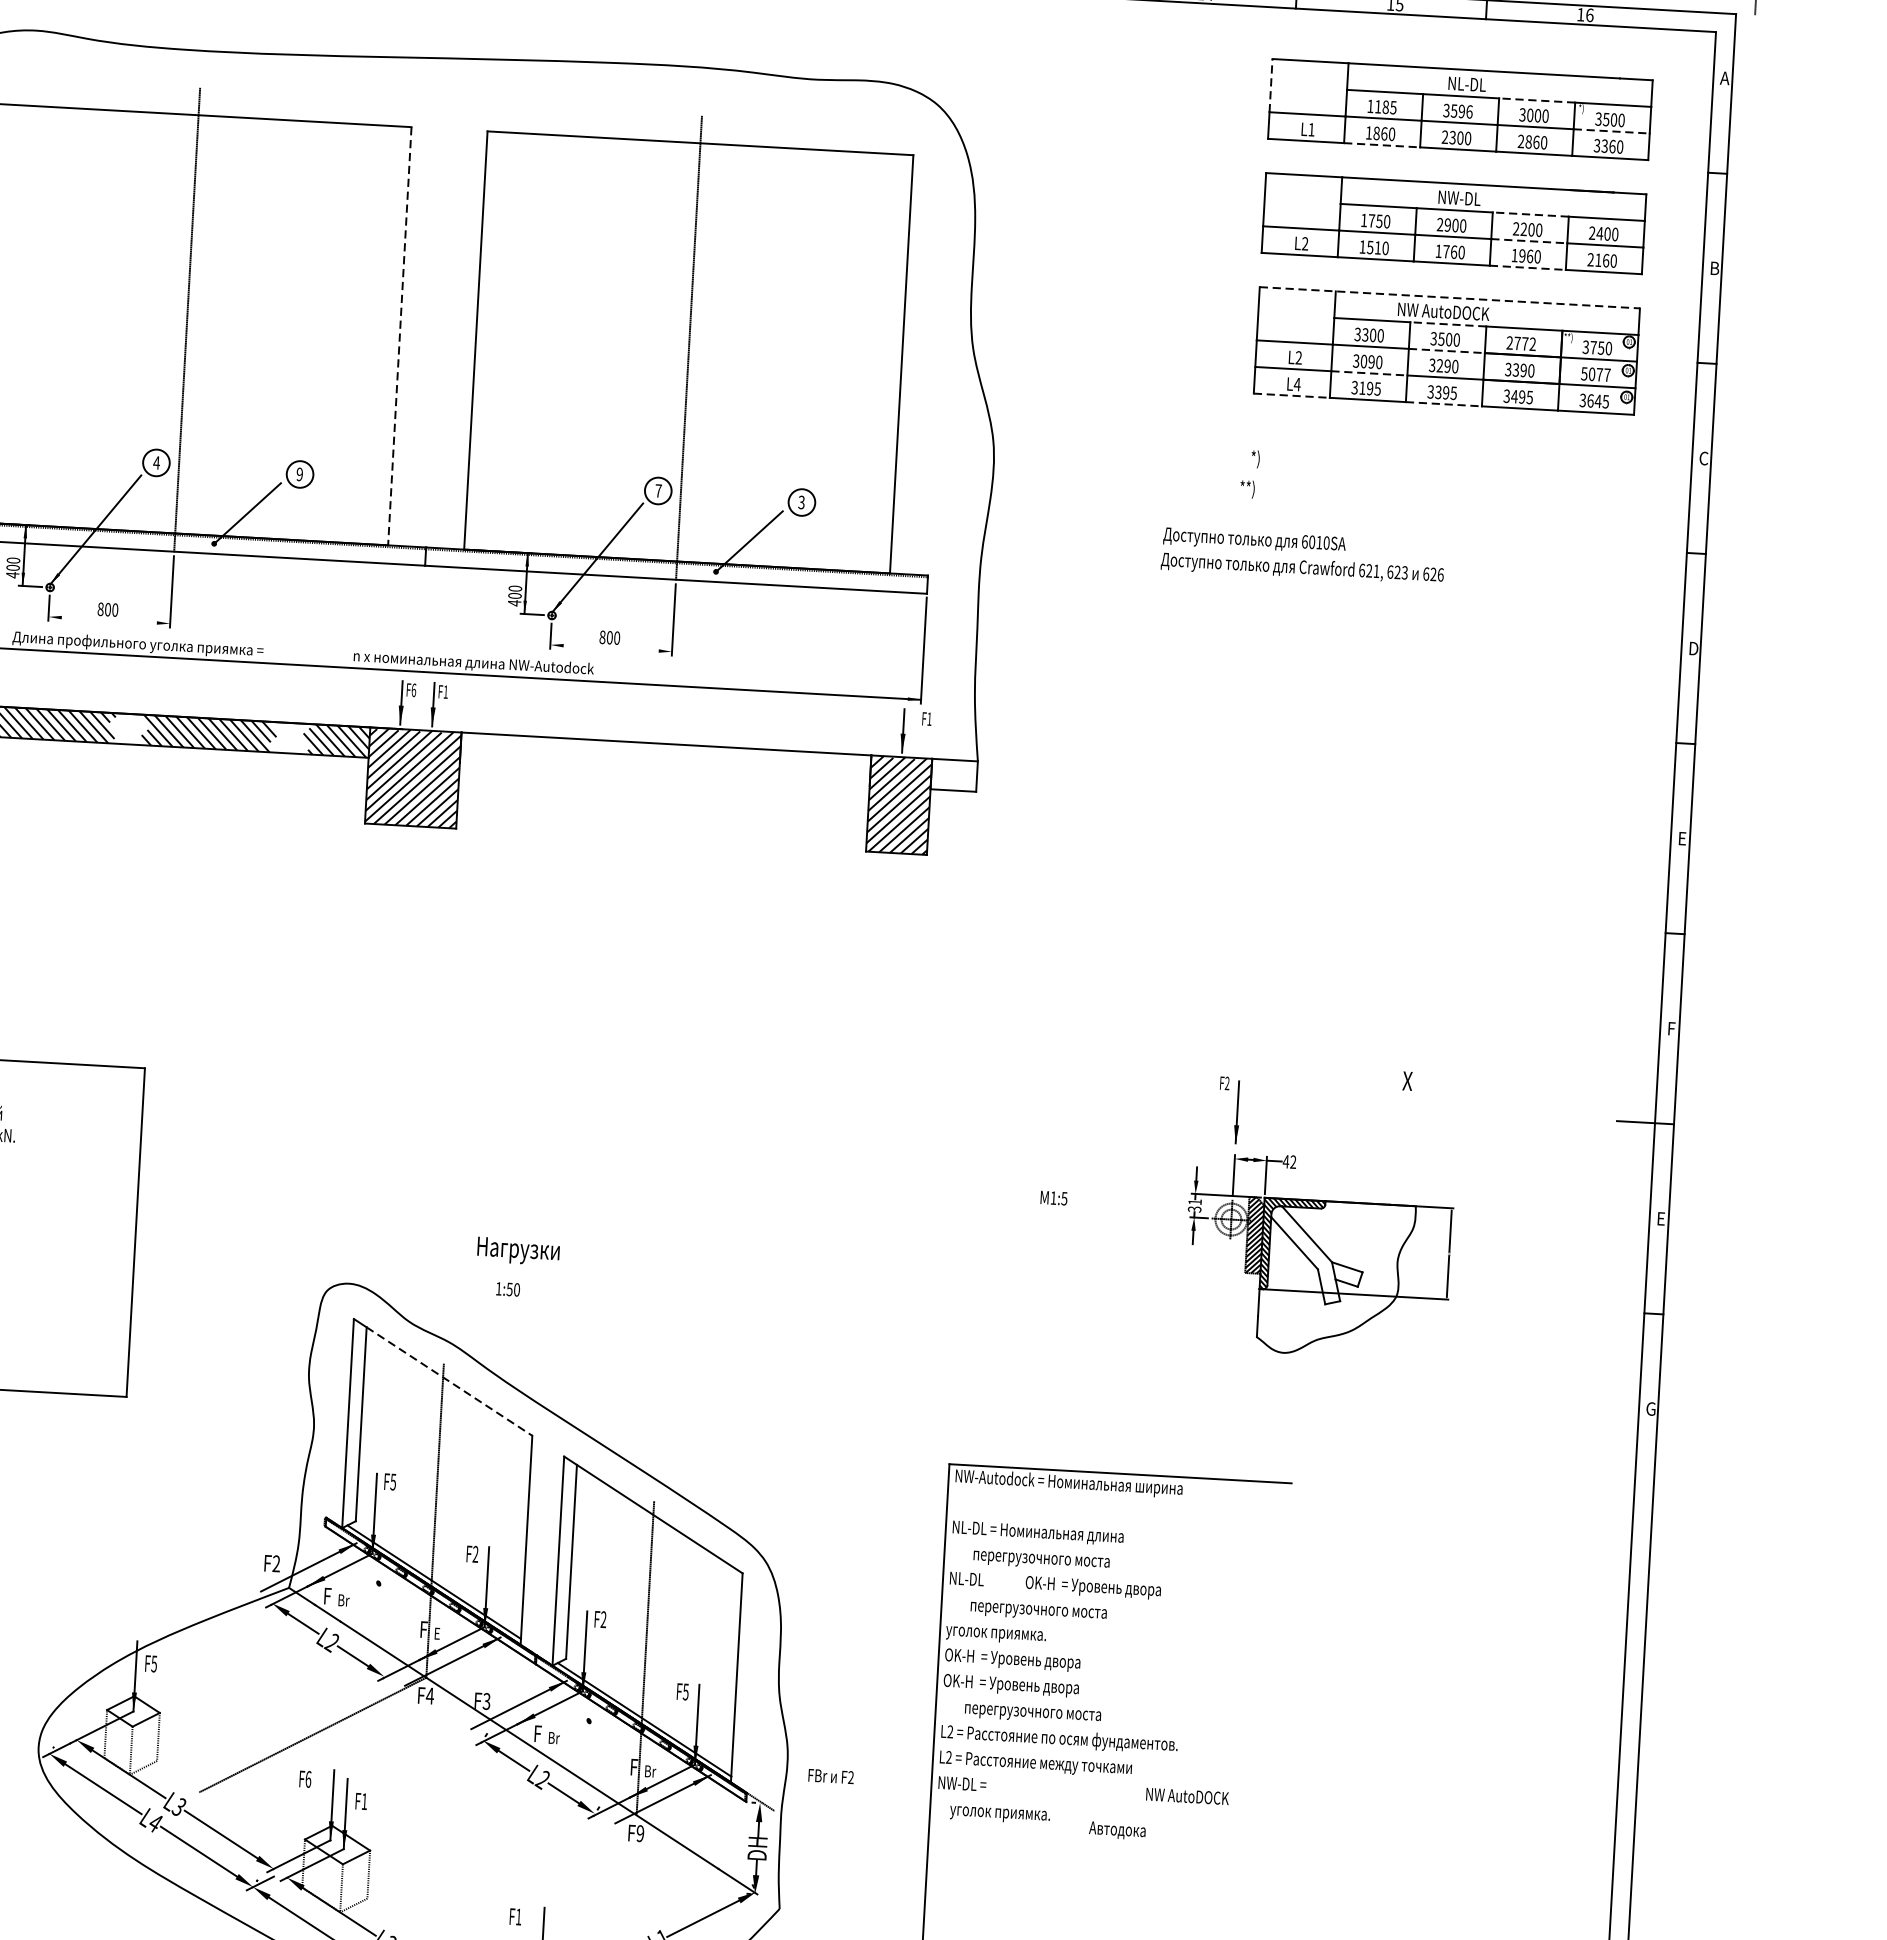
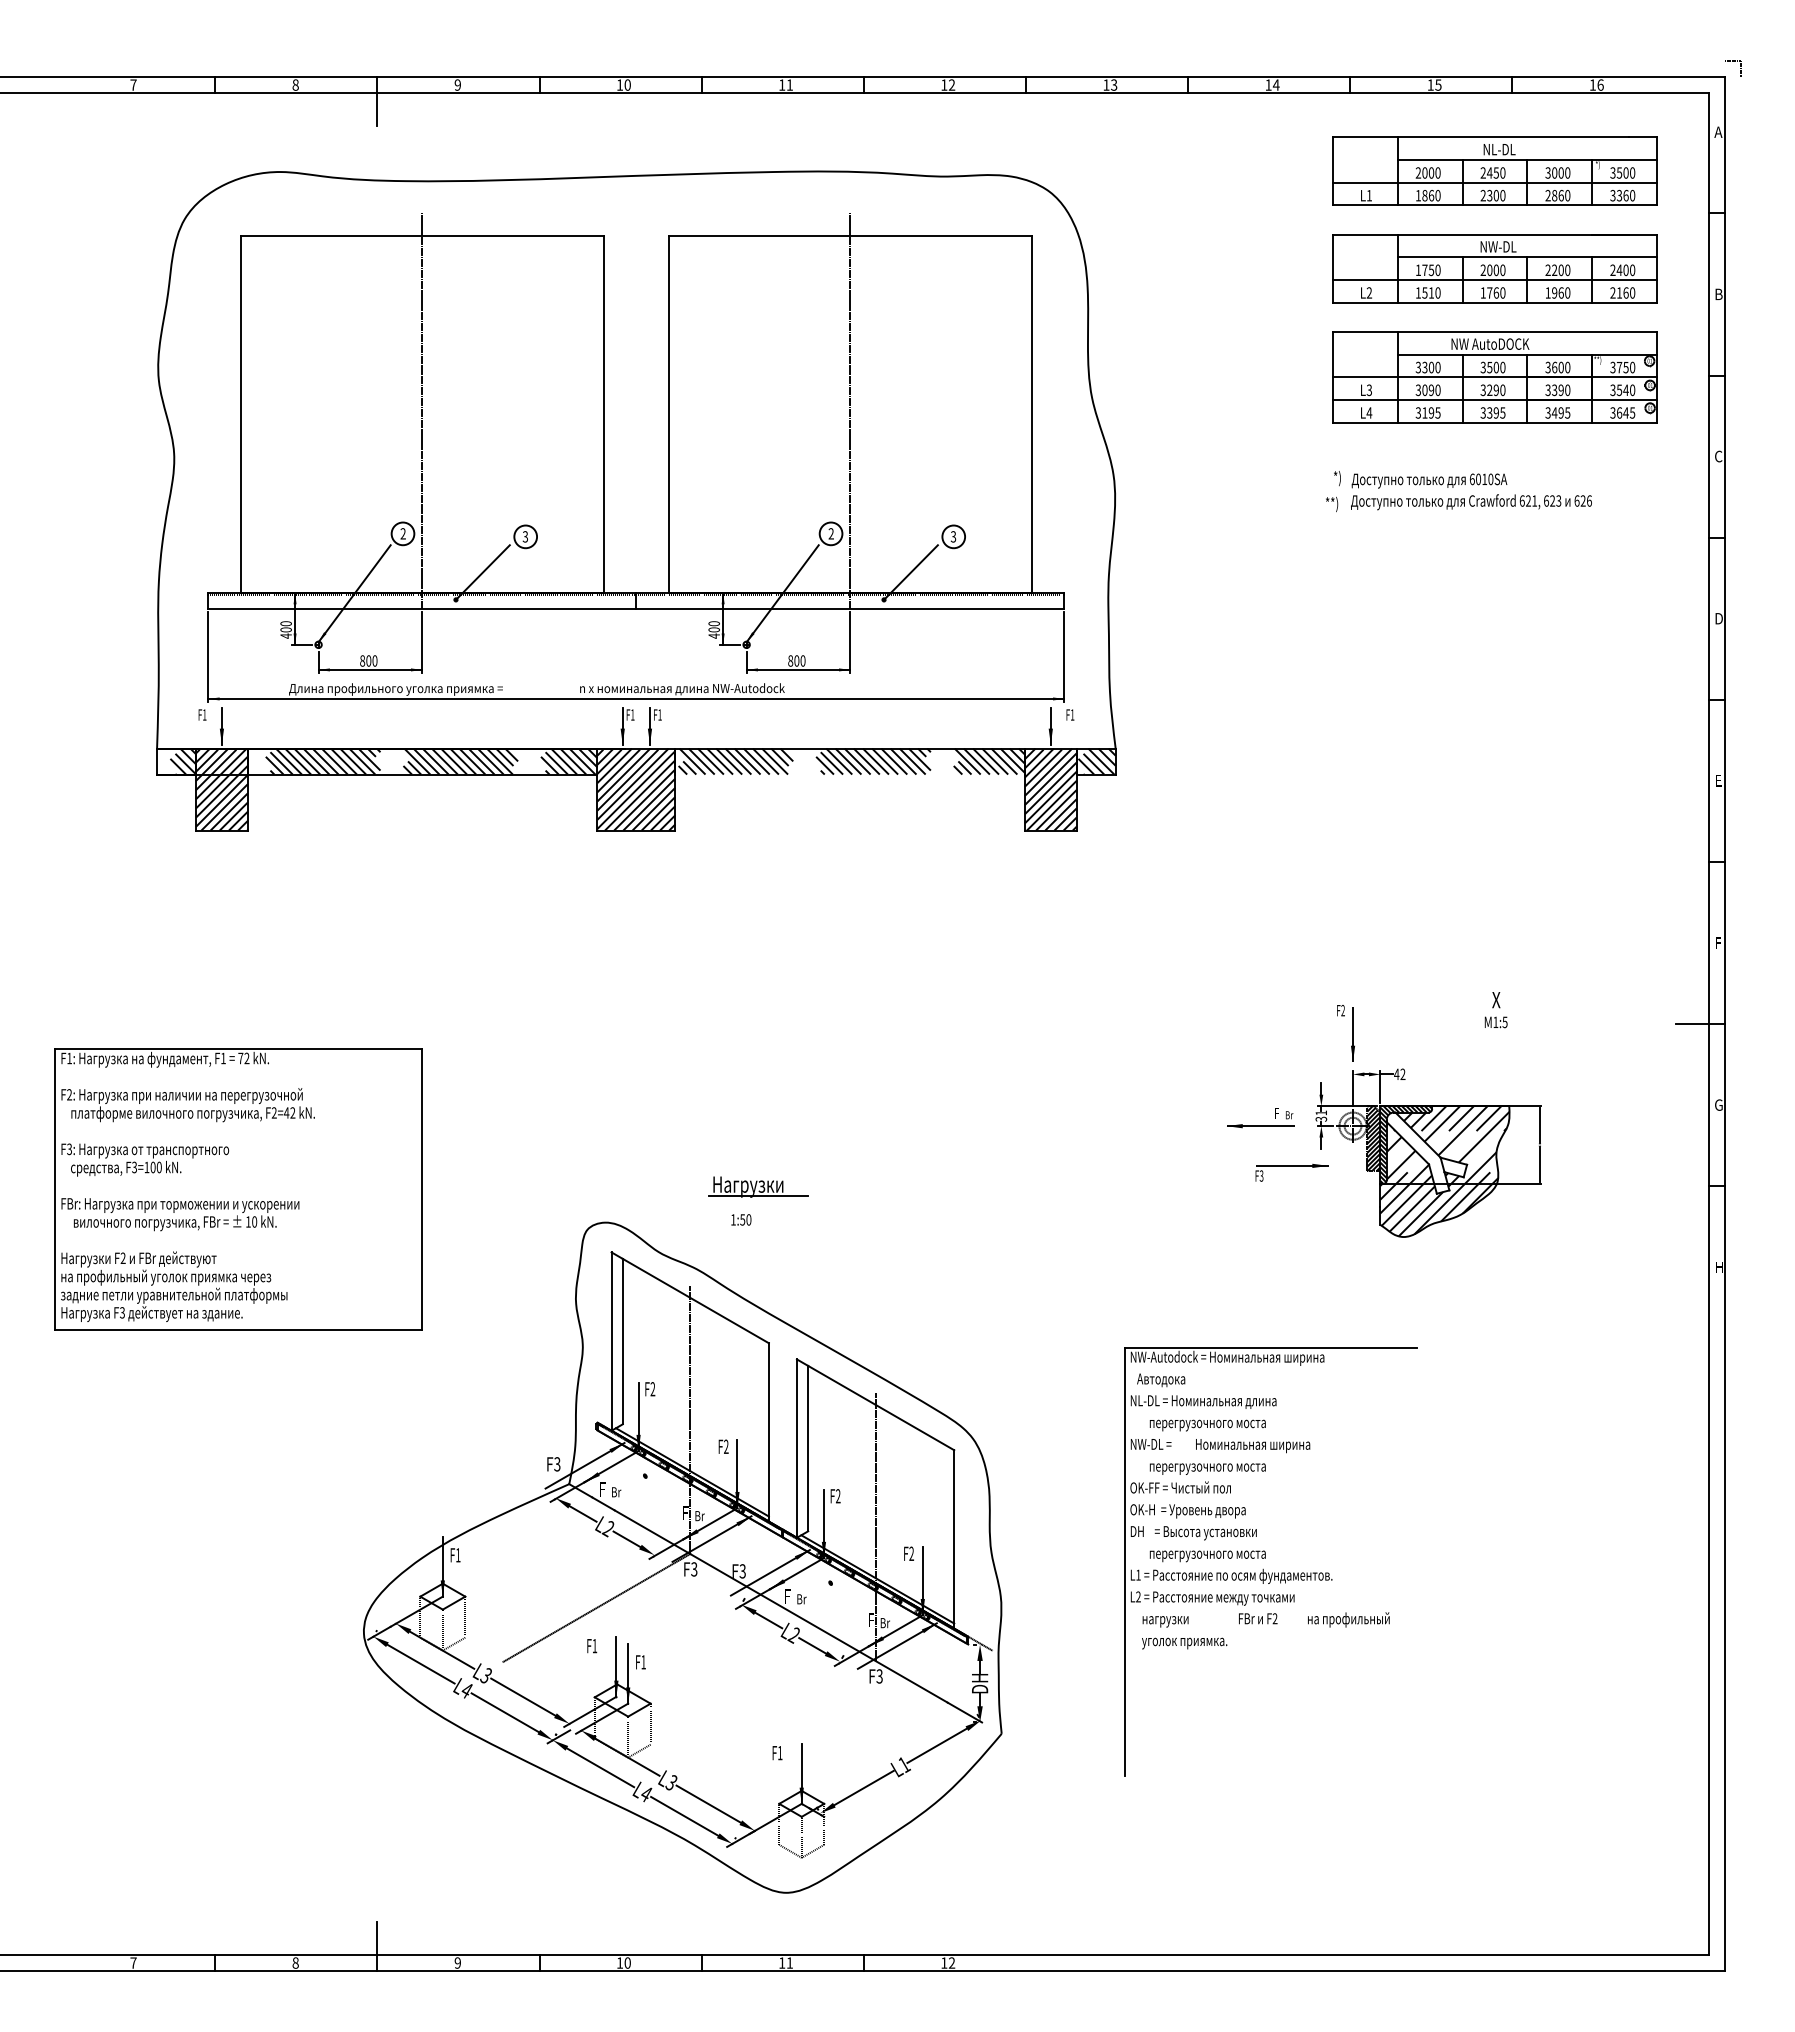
line: (1270, 86) -> (1332, 160), dashed -> solid
line: (1536, 100) -> (1559, 160), dashed -> solid
text: (1381, 106) -> (1427, 172), 1185 -> 2000
text: (1457, 110) -> (1492, 172), 3596 -> 2450
line: (1612, 131) -> (1625, 182), dashed -> solid
line: (1382, 145) -> (1430, 205), dashed -> solid
line: (1530, 214) -> (1559, 257), dashed -> solid
text: (1447, 224) -> (1489, 269), 2900 -> 2000
line: (1530, 241) -> (1560, 280), dashed -> solid
line: (1528, 267) -> (1560, 302), dashed -> solid
line: (1450, 297) -> (1495, 331), dashed -> solid
line: (1447, 324) -> (1494, 354), dashed -> solid
line: (399, 337) -> (603, 415), dashed -> solid
text: (1520, 343) -> (1557, 367), 2772 -> 3600
line: (1447, 351) -> (1495, 377), dashed -> solid
text: (1298, 358) -> (1369, 390), L2 -> L3
line: (1369, 373) -> (1430, 400), dashed -> solid
text: (1595, 374) -> (1622, 390), 5077 -> 3540
line: (1292, 395) -> (1365, 422), dashed -> solid
line: (1444, 403) -> (1495, 422), dashed -> solid
text: (157, 462) -> (403, 533), 4 -> 2
text: (299, 474) -> (525, 536), 9 -> 3
text: (657, 490) -> (830, 533), 7 -> 2
text: (1303, 555) -> (1471, 491), moved
line: (109, 619) -> (370, 669), added
line: (611, 647) -> (798, 669), added
text: (413, 689) -> (632, 714), F6 -> F1
hatch: (667, 759) -> (851, 761), added
hatch: (954, 775) -> (1096, 761), added
text: (1053, 1198) -> (1495, 1022), moved
part: (1122, 1212) -> (1260, 1125), added
text: (1661, 1218) -> (1718, 1104), E -> G
line: (528, 1261) -> (757, 1195), added
part: (1156, 1269) -> (1291, 1172), added
hatch: (1335, 1278) -> (1444, 1171), added
line: (450, 1382) -> (696, 1301), dashed -> solid
text: (1650, 1409) -> (1718, 1267), G -> H
text: (392, 1482) -> (652, 1389), F5 -> F2
text: (276, 1564) -> (557, 1464), F2 -> F3
text: (977, 1579) -> (1154, 1444), NL-DL -> NW-DL =
text: (1092, 1587) -> (1252, 1445), OK-H  = Уровень двора -> Номинальная ширина
text: (1005, 1633) -> (1180, 1488), уголок приямка. -> OK-FF = Чистый пол
text: (439, 1634) -> (699, 1516), E -> Br
text: (153, 1664) -> (457, 1555), F5 -> F1
text: (1017, 1686) -> (1193, 1533), OK-H  = Уровень двора -> DH    = Высота установки
text: (685, 1691) -> (911, 1553), F5 -> F2
text: (429, 1696) -> (693, 1569), F4 -> F3
text: (950, 1731) -> (1138, 1574), L2 -> L1
text: (831, 1776) -> (1258, 1618), moved
text: (308, 1778) -> (594, 1645), F6 -> F1
text: (972, 1786) -> (1159, 1620), NW-DL = -> нагрузки
text: (1193, 1797) -> (1348, 1619), NW AutoDOCK -> на профильный
text: (1117, 1831) -> (1161, 1380), moved
text: (640, 1833) -> (879, 1676), F9 -> F3

